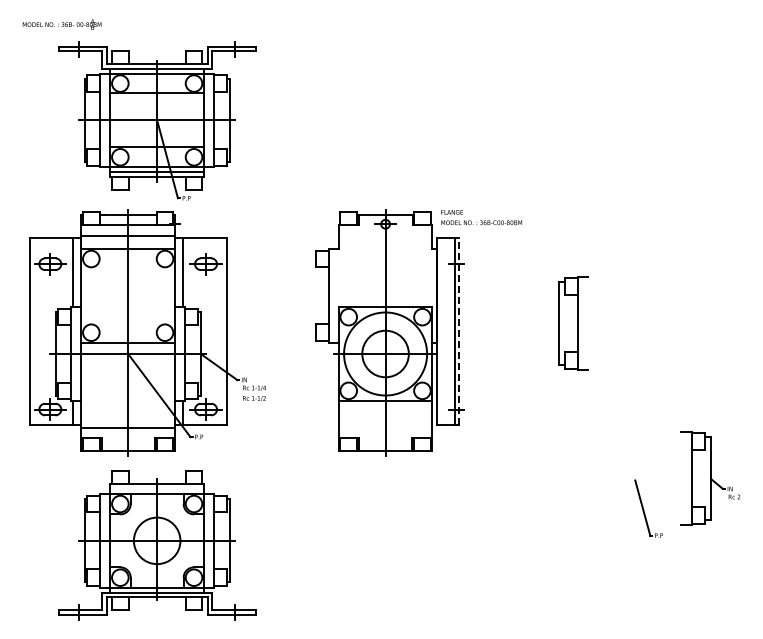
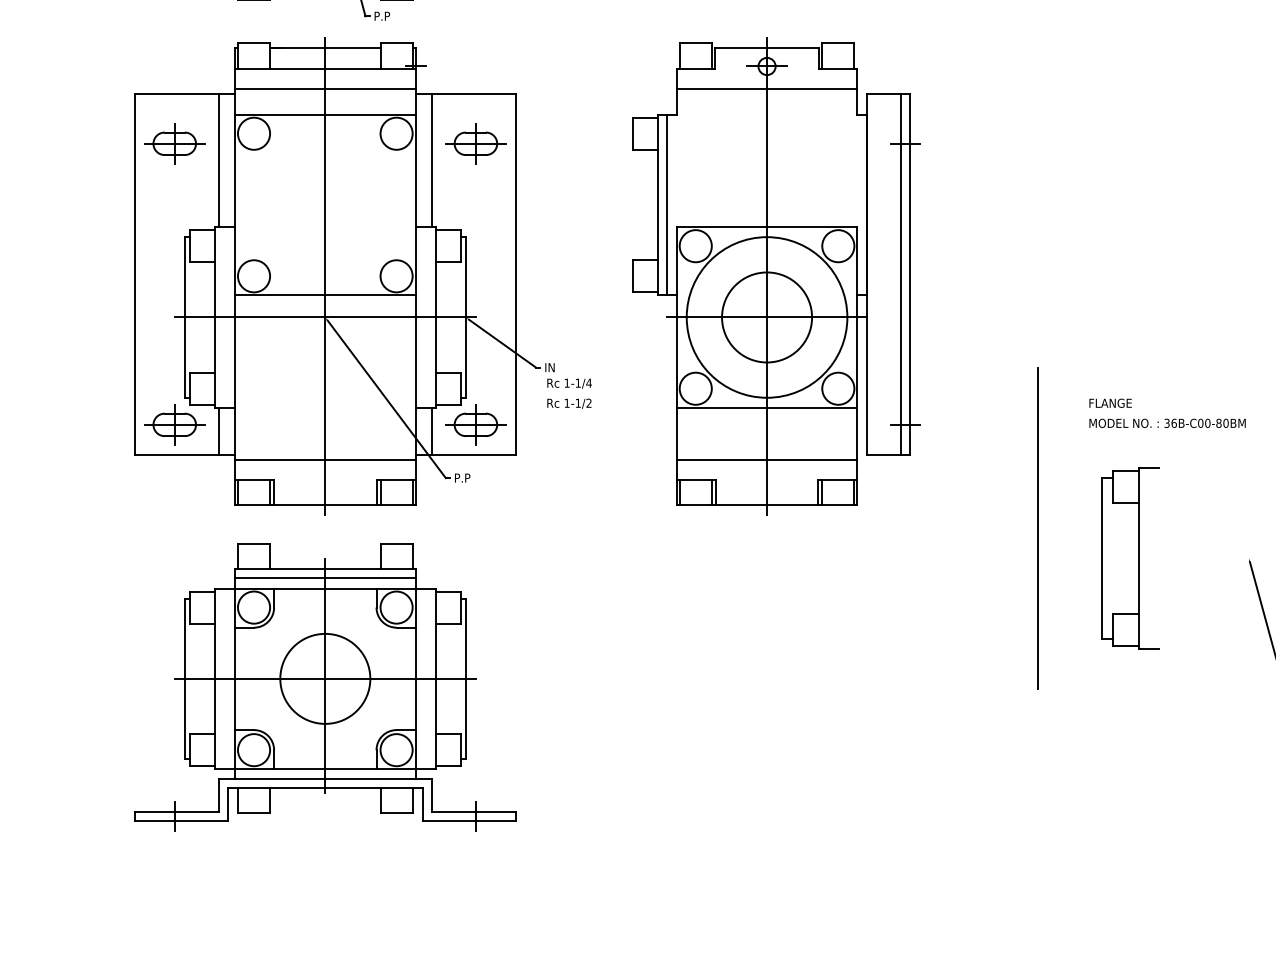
text: (481, 217) -> (1167, 413), moved
line: (385, 235) -> (766, 88), added
line: (333, 295) -> (666, 204), added
part: (573, 323) -> (1130, 558), moved
line: (459, 331) -> (910, 273), dashed -> solid
part: (147, 332) -> (362, 275), moved
line: (385, 427) -> (766, 459), added
line: (525, 462) -> (1037, 527), added
line: (156, 488) -> (323, 577), added

